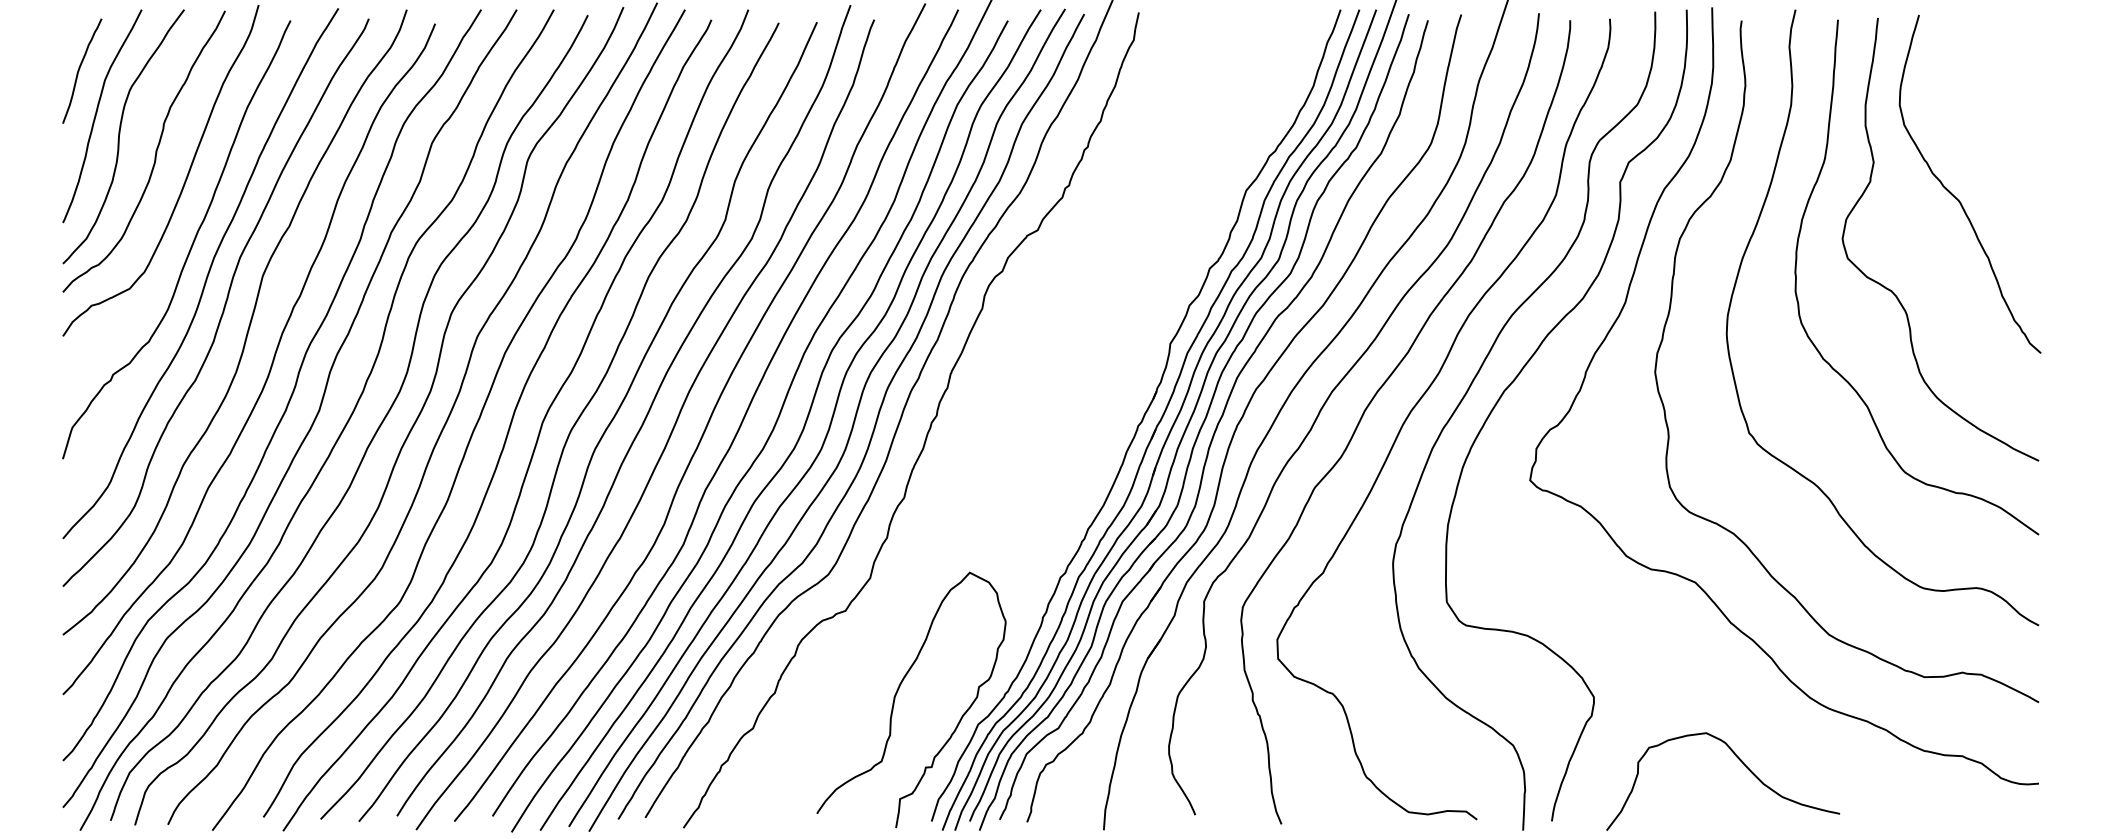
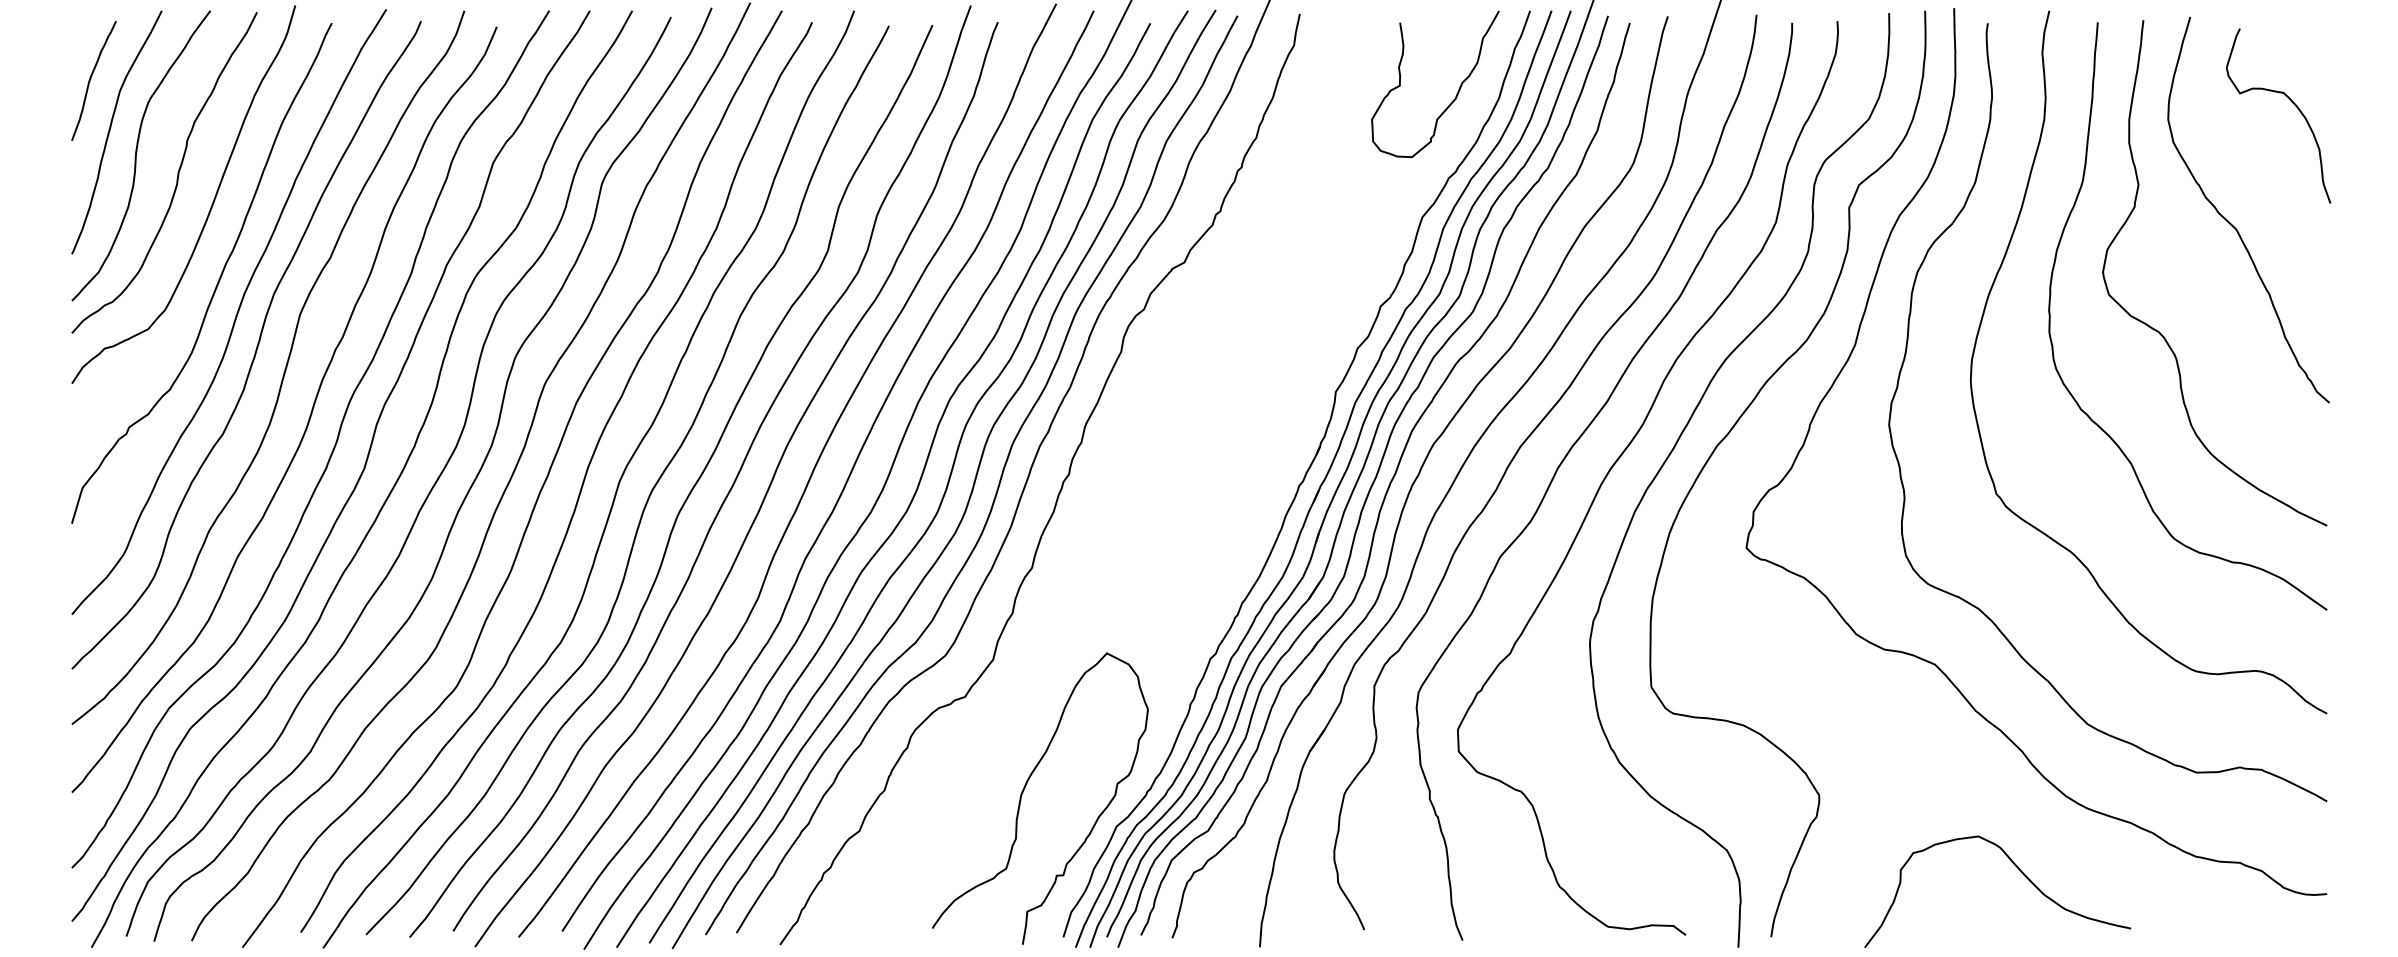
curve: (1276, 82) -> (1456, 93), added
curve: (2007, 90) -> (2291, 102), added
curve: (1743, 764) -> (2020, 872), moved

